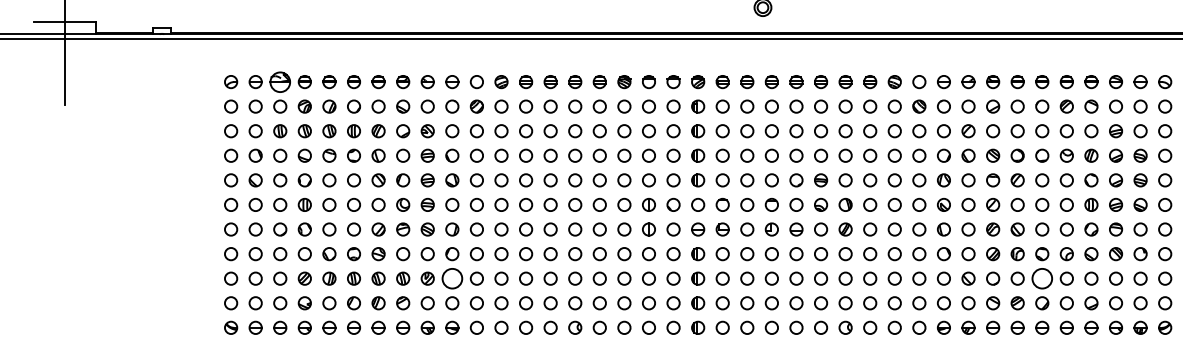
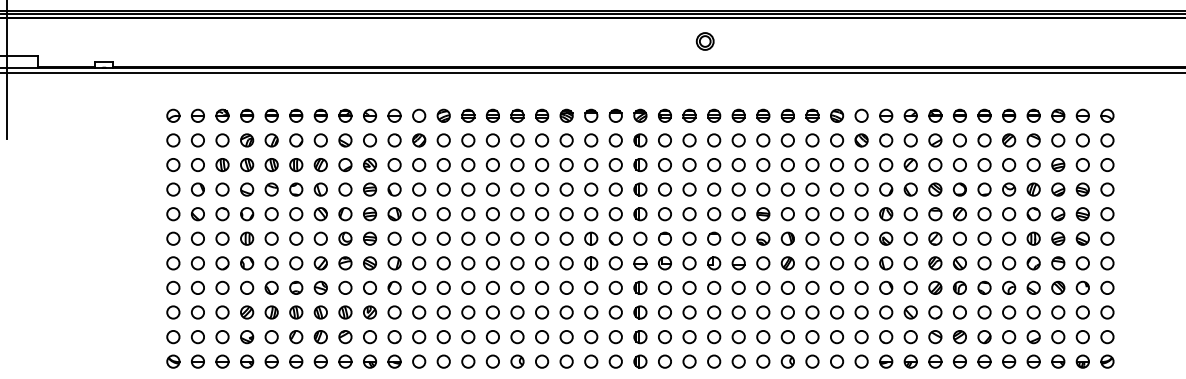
part: (280, 81) -> (222, 115), size x0.62
circle: (452, 278) -> (394, 312), size x0.62
circle: (1042, 278) -> (984, 312), size x0.62

